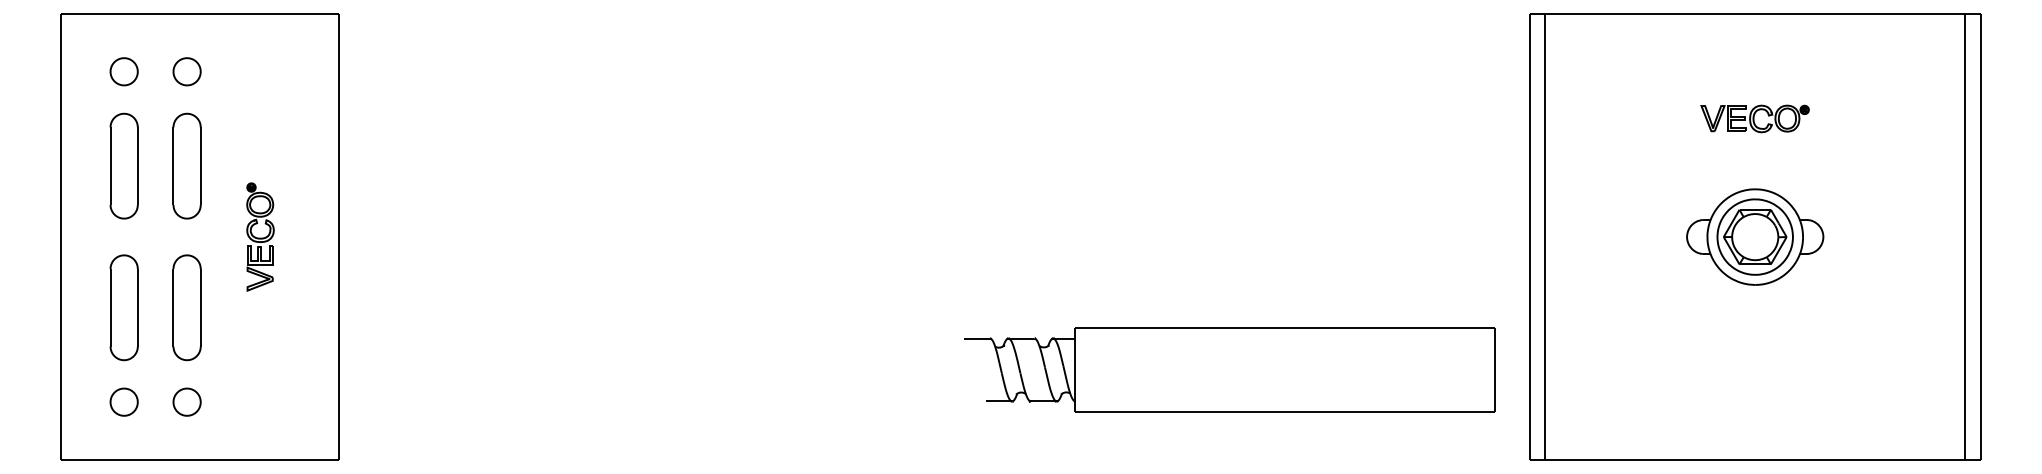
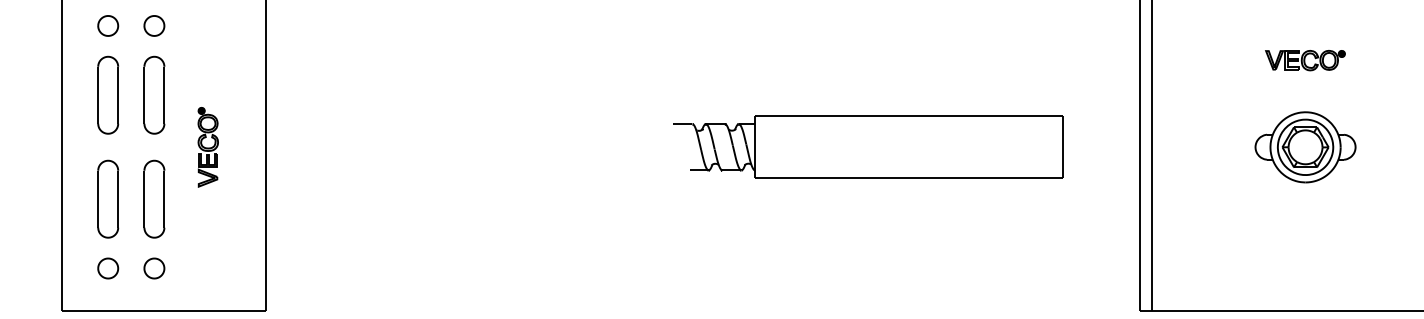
part: (1229, 369) -> (868, 146), moved

